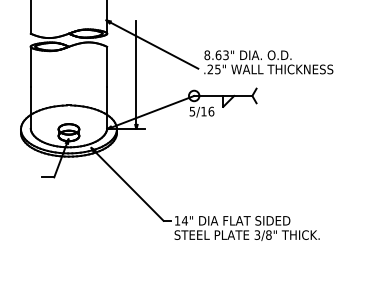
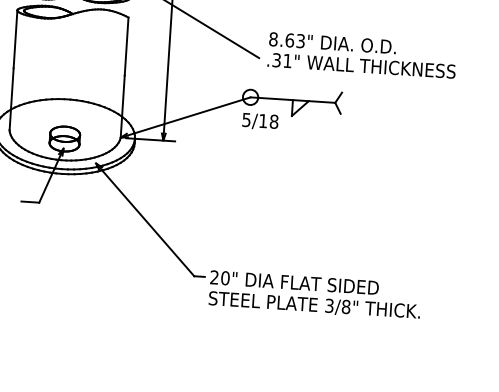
text: (213, 69) -> (281, 60), .25" -> .31"
text: (211, 111) -> (274, 121), 5/16 -> 5/18
text: (180, 220) -> (218, 277), 14" -> 20"

